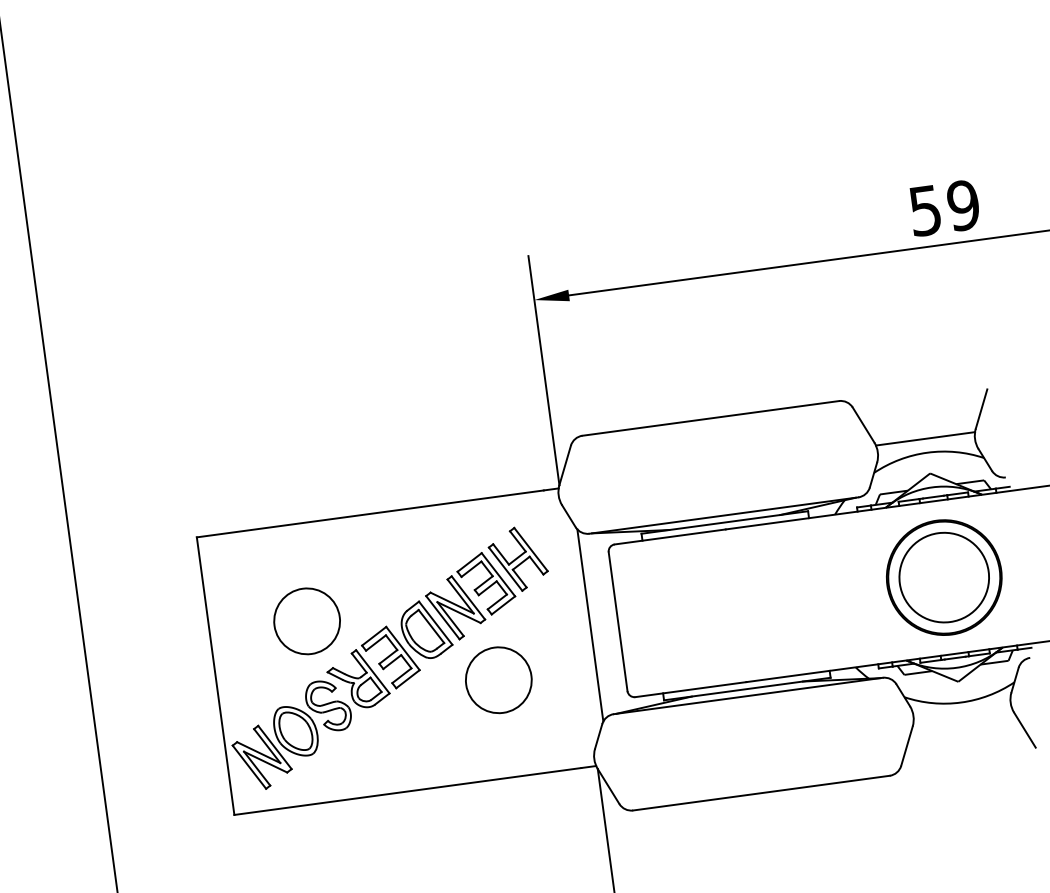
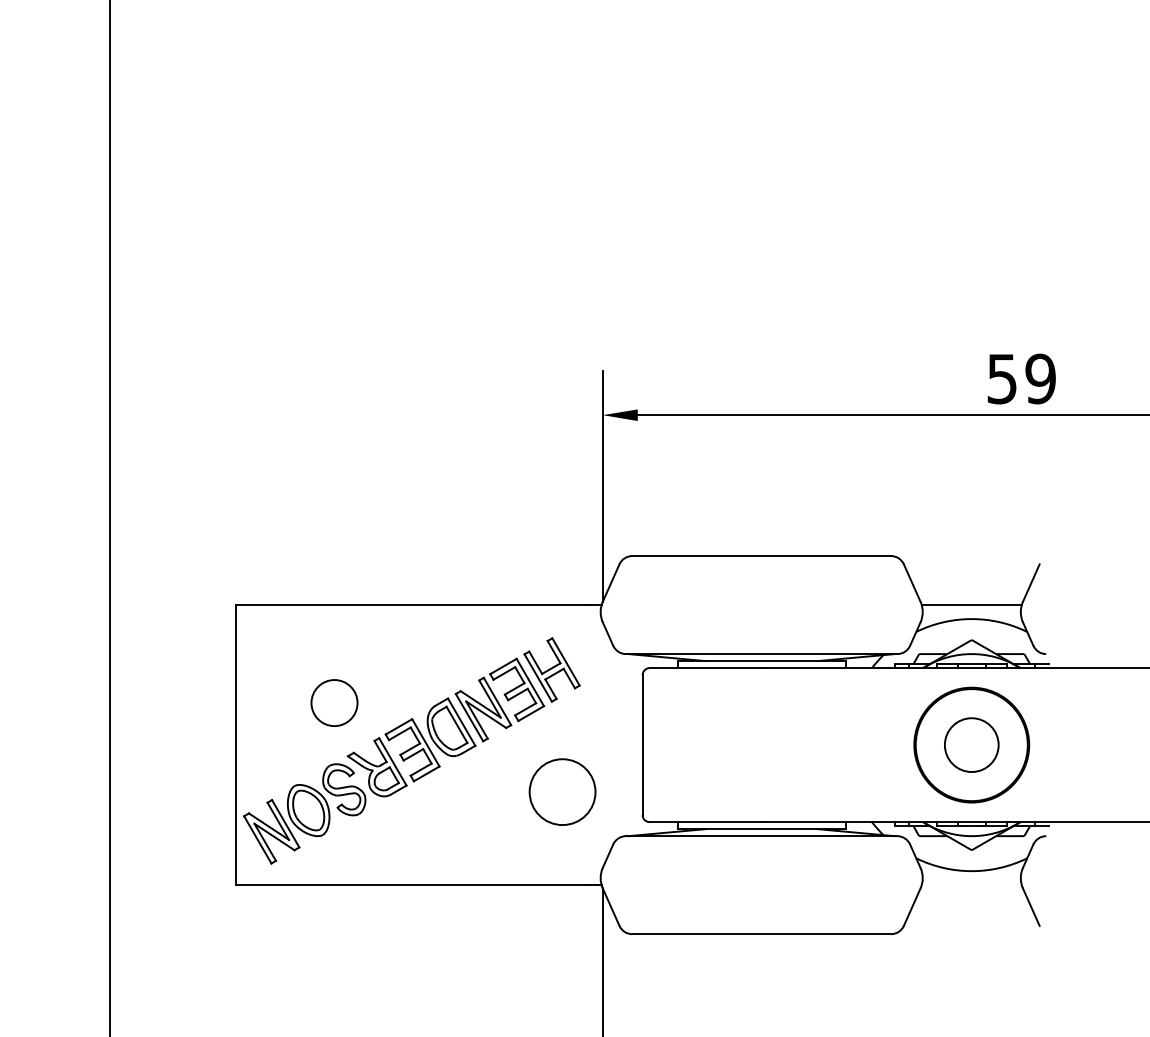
circle: (943, 577) -> (971, 744), size x0.6
circle: (307, 620) -> (334, 702), size x0.7
line: (590, 625) -> (614, 745), removed
circle: (498, 679) -> (562, 791), moved

